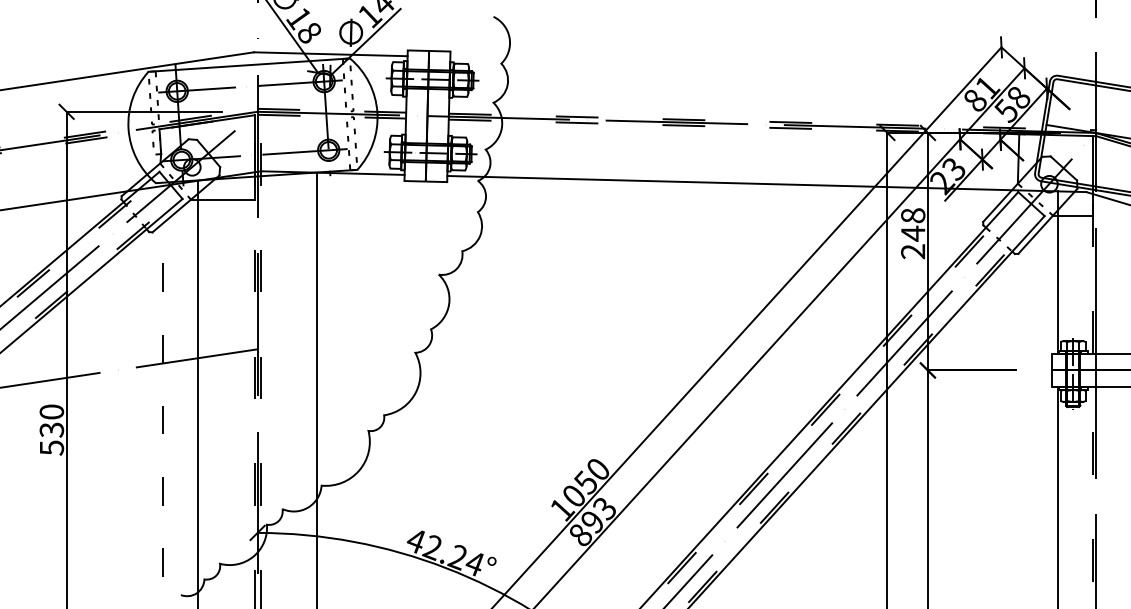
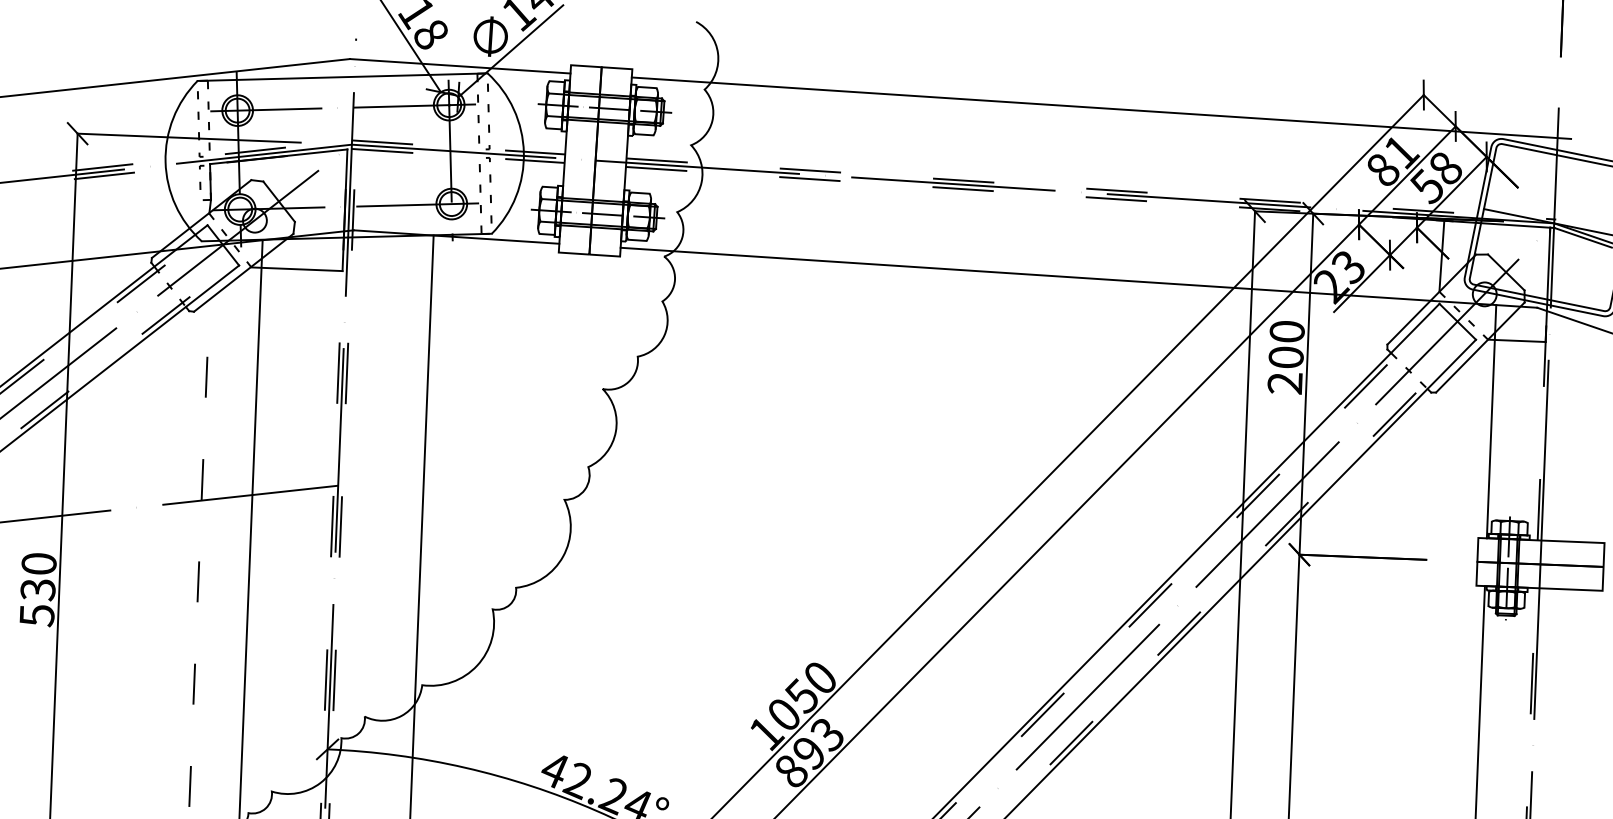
line: (777, 65) -> (1101, 108), added
text: (913, 224) -> (1287, 344), 248 -> 200

